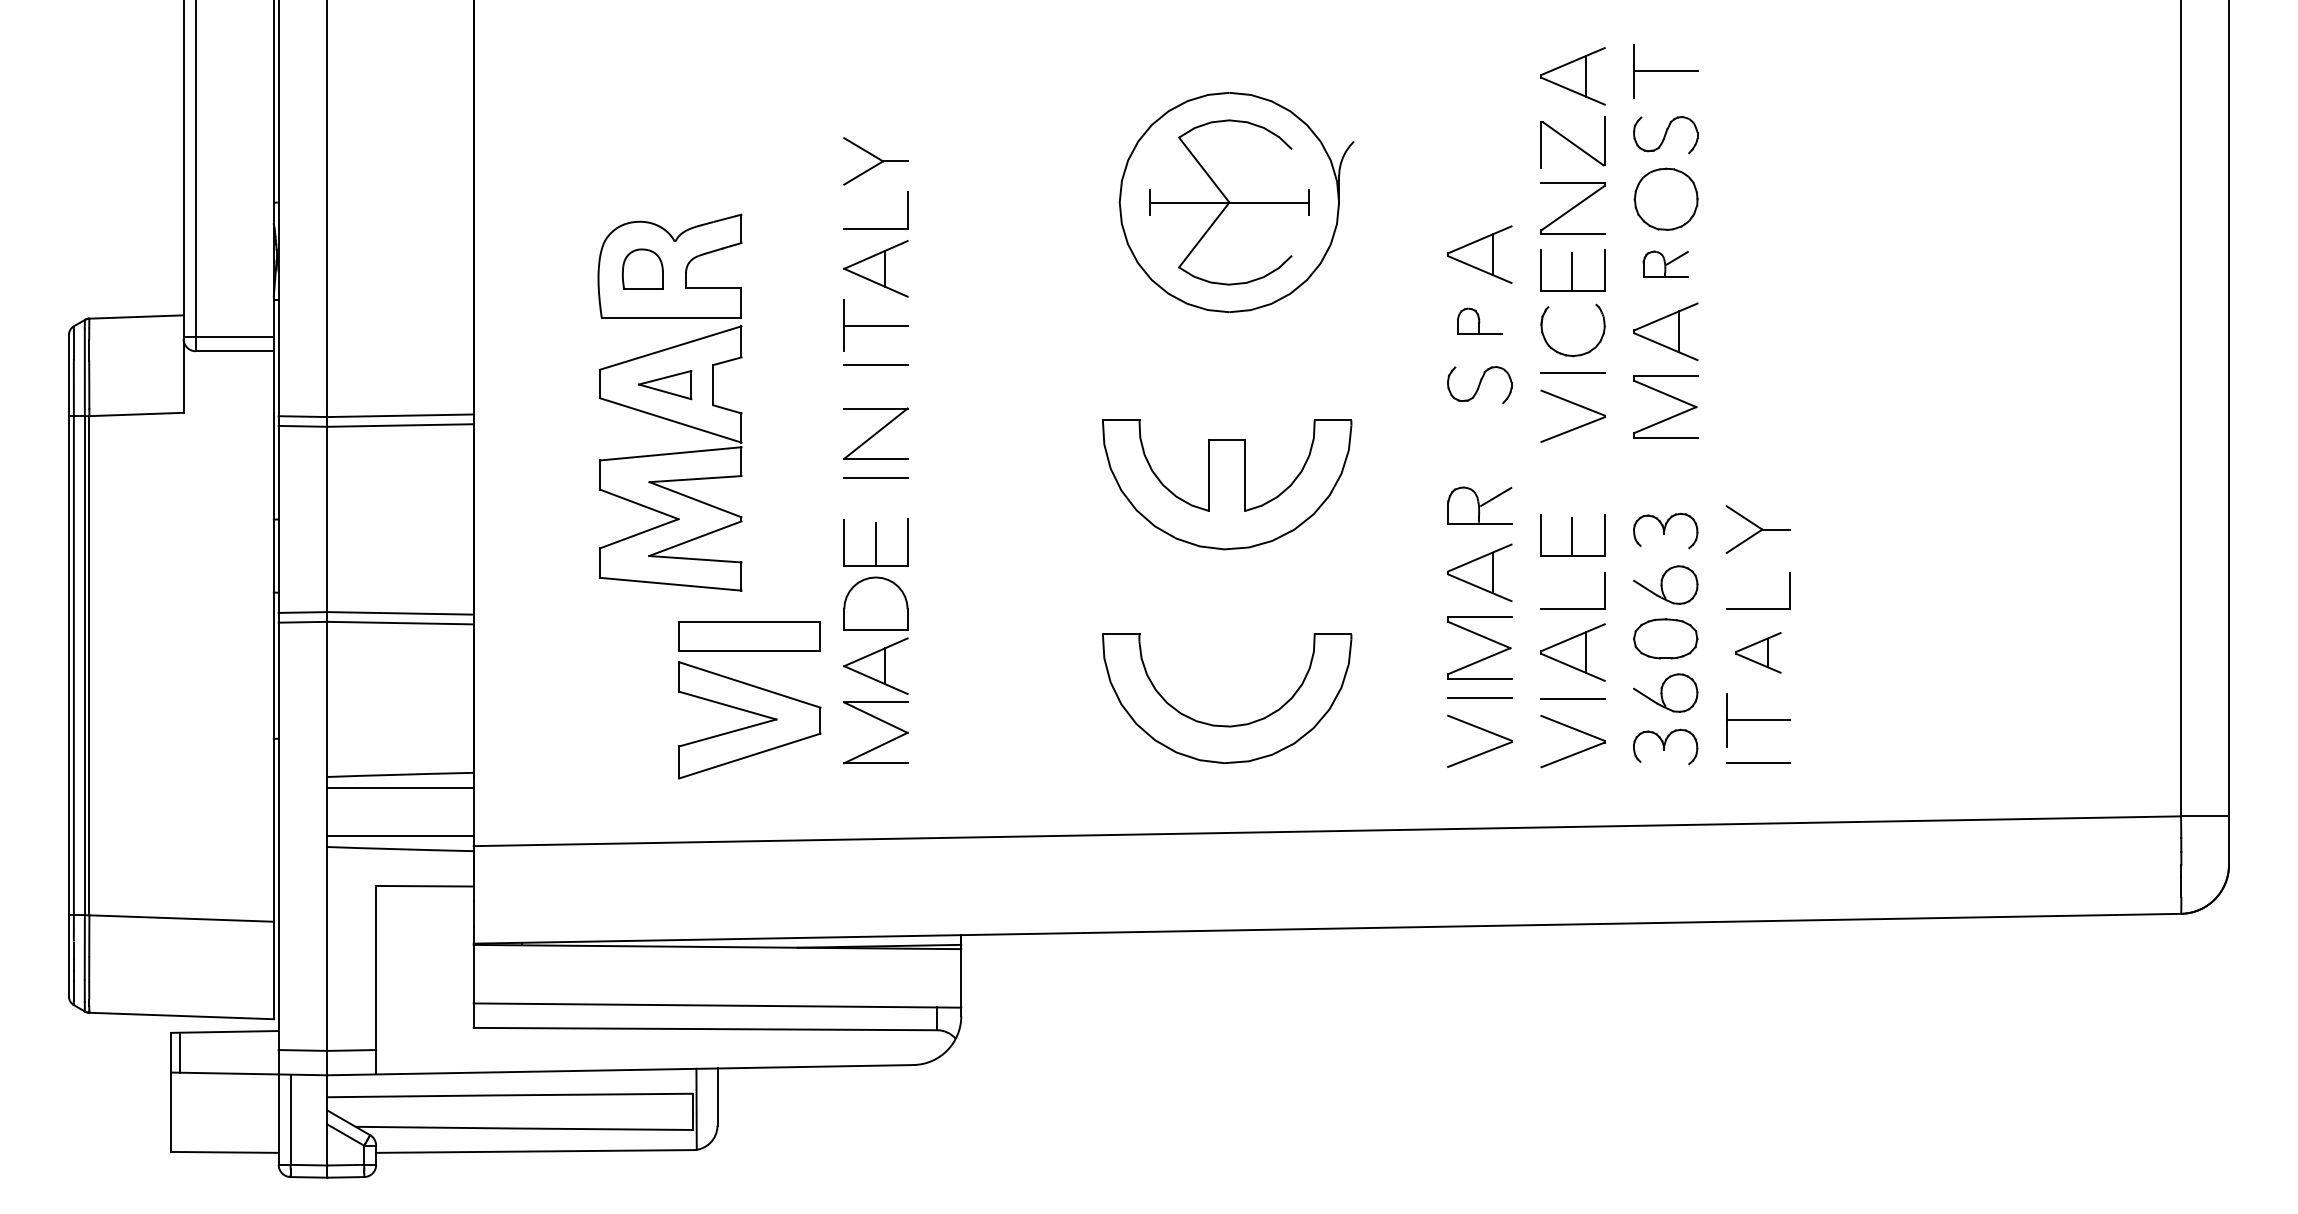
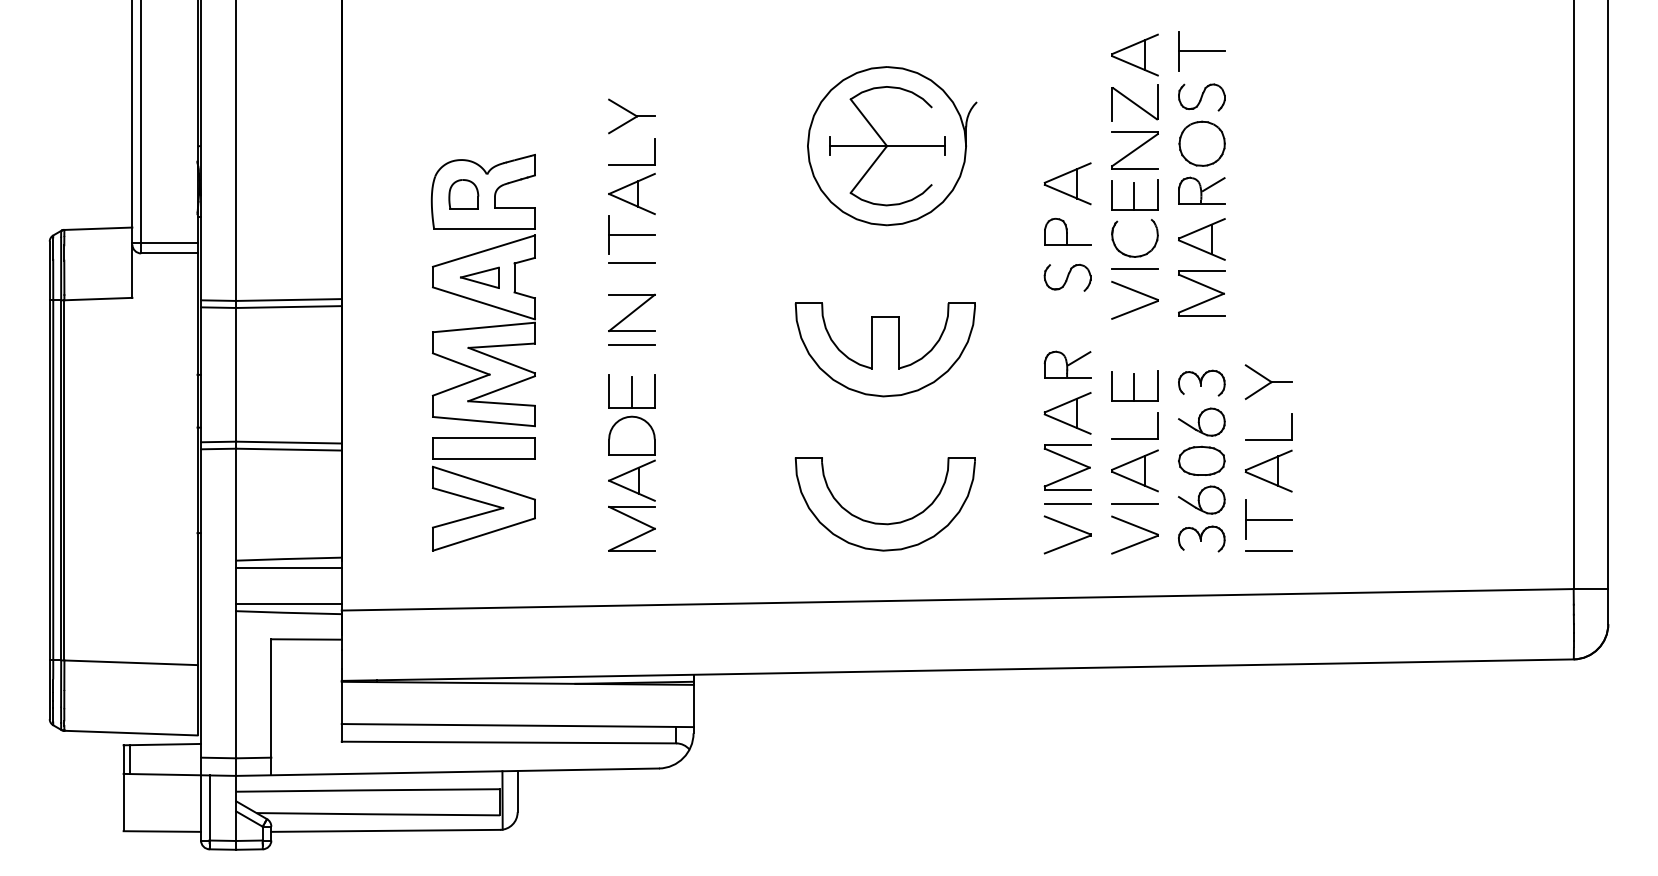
part: (1665, 263) -> (1201, 190), size x1.43
part: (1479, 320) -> (1067, 231), size x1.43
part: (1758, 652) -> (1268, 470), size x1.43
part: (749, 700) -> (483, 494), moved

